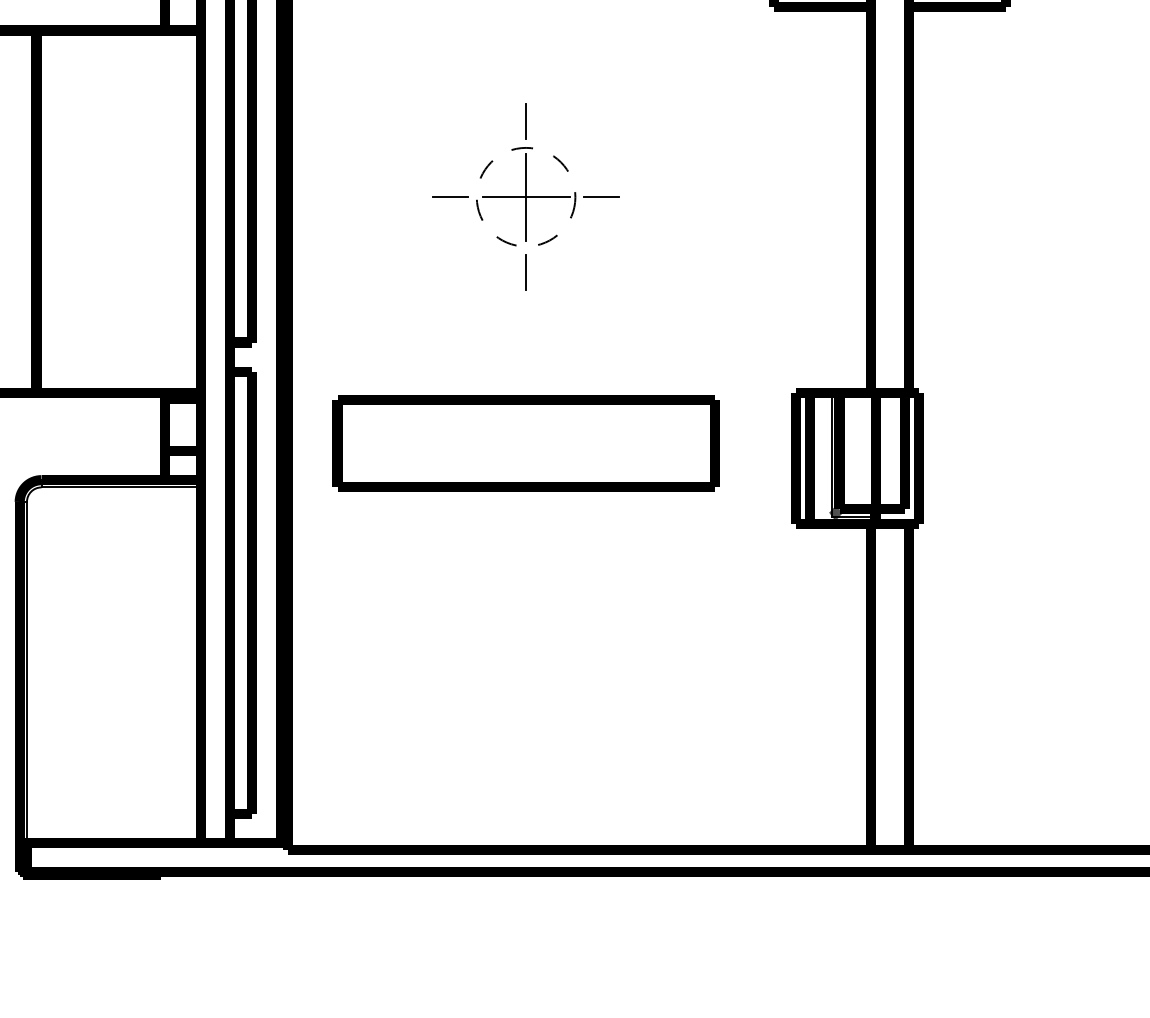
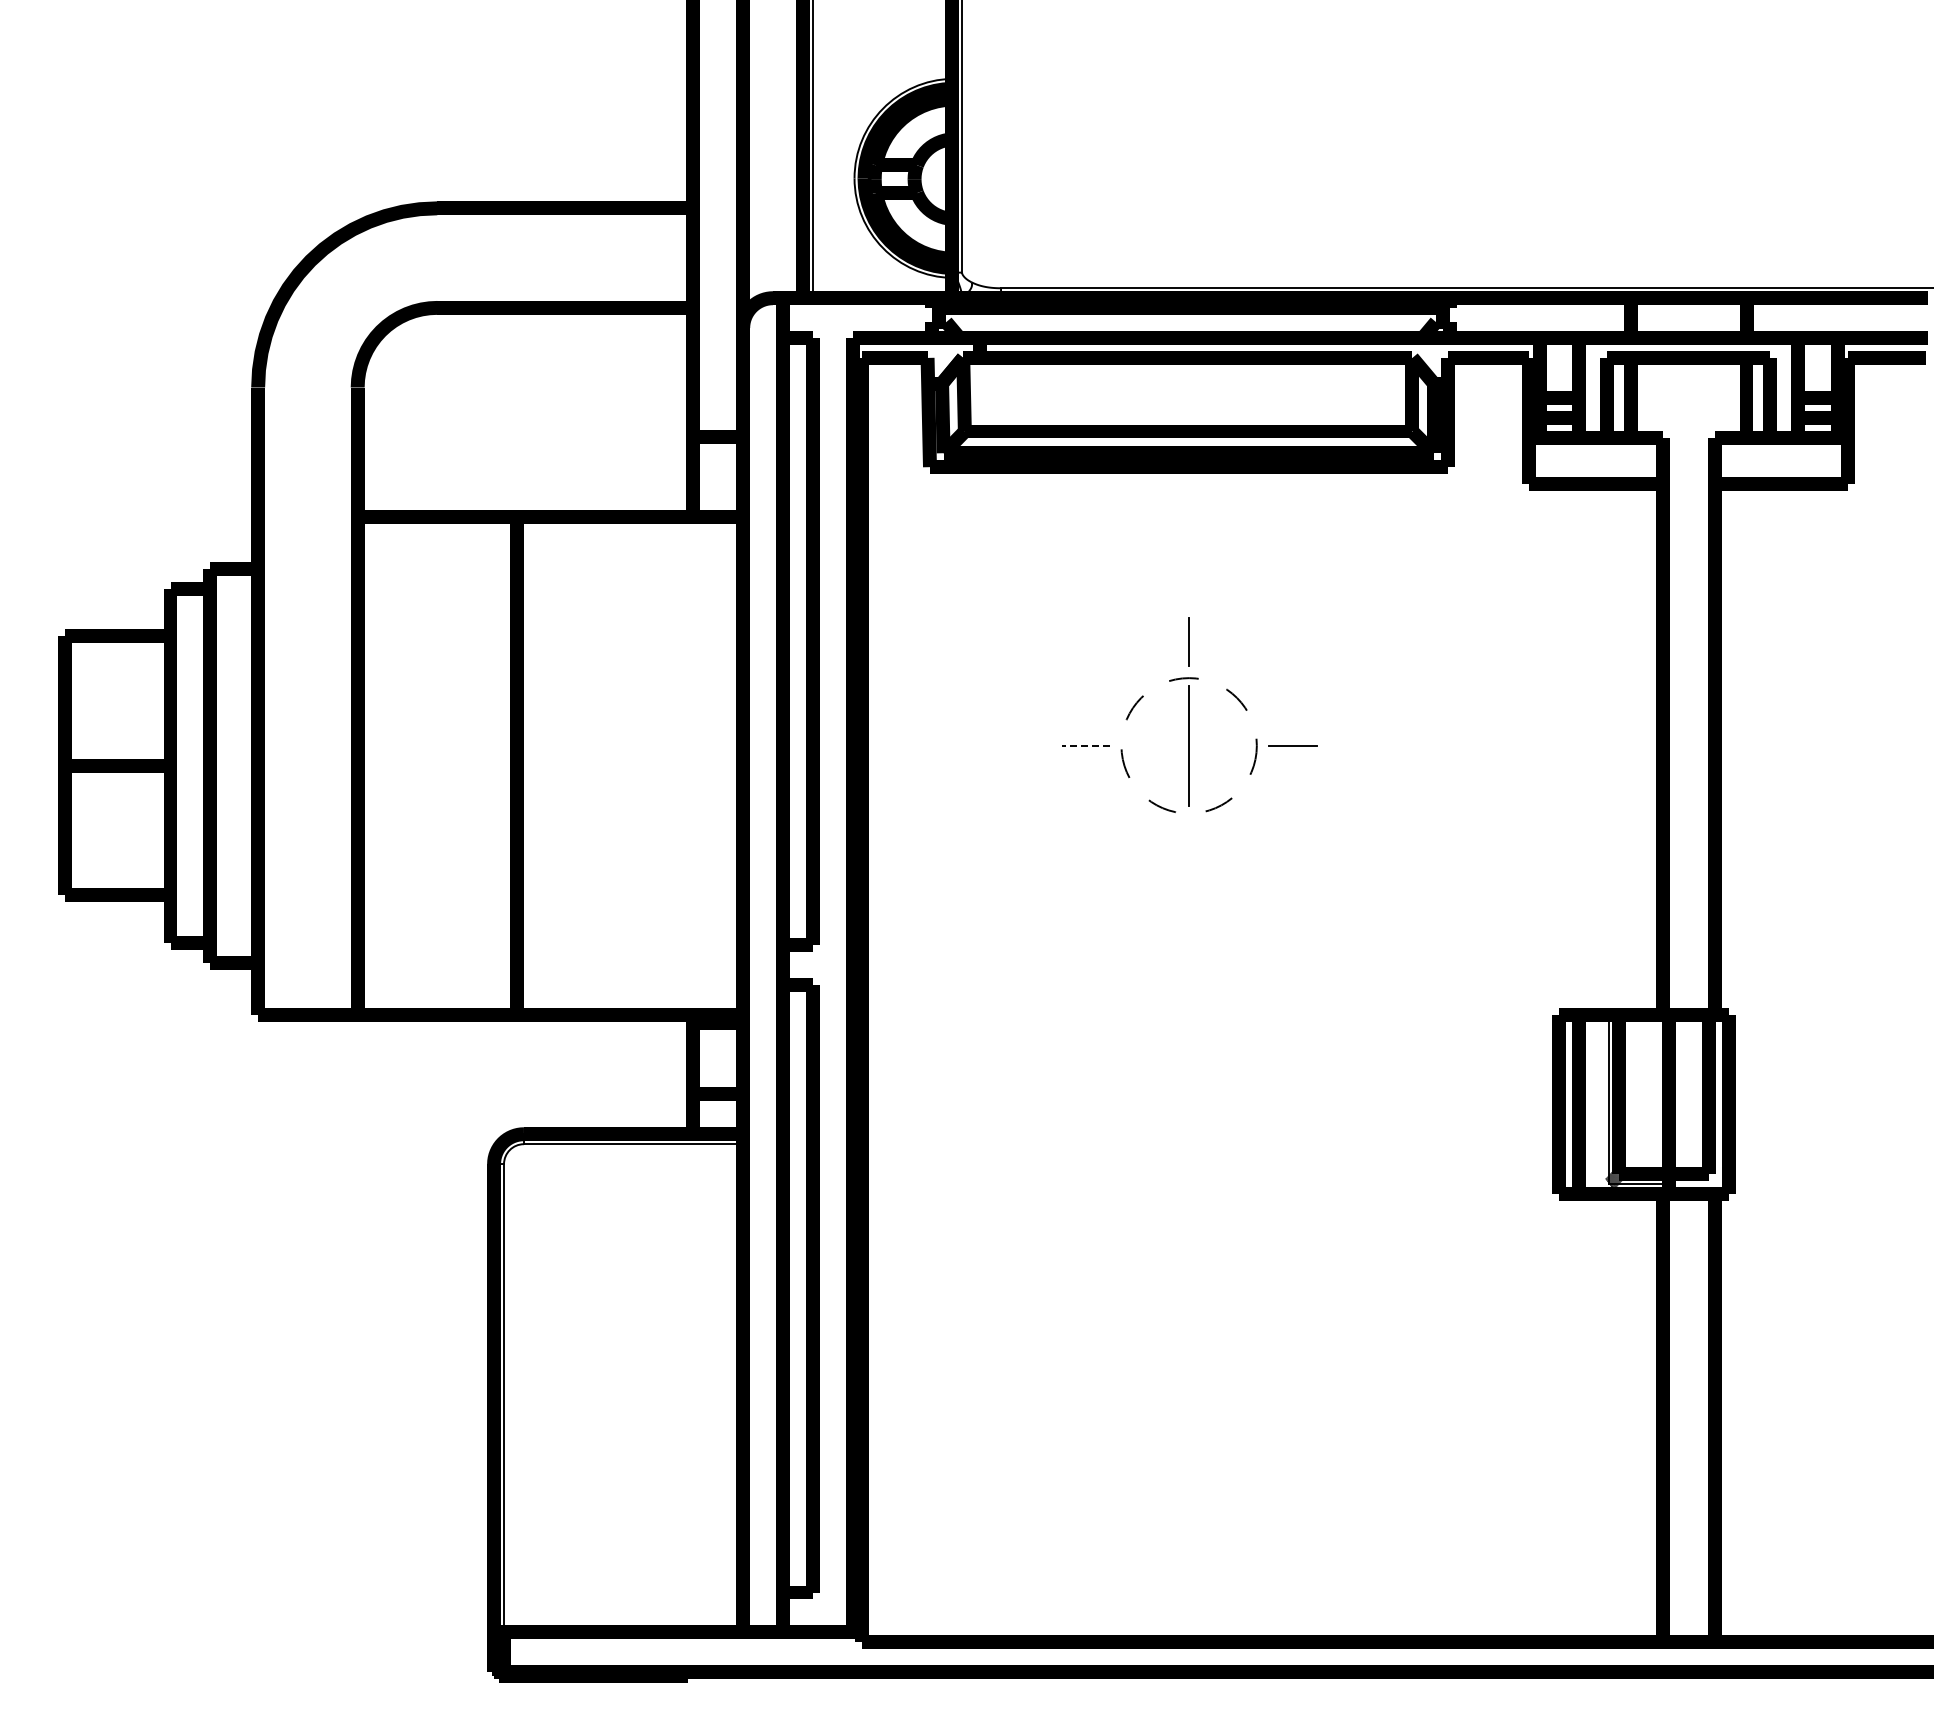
line: (450, 196) -> (1085, 745), solid -> dashed
line: (525, 196) -> (1188, 745), removed
line: (526, 272) -> (1189, 849), removed
part: (525, 443) -> (1188, 1084), removed

